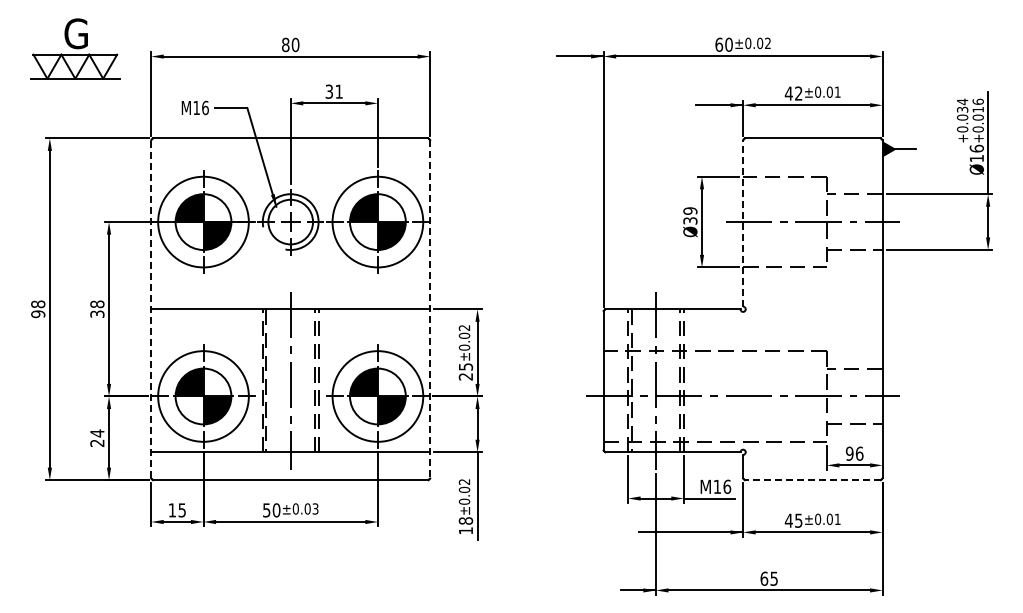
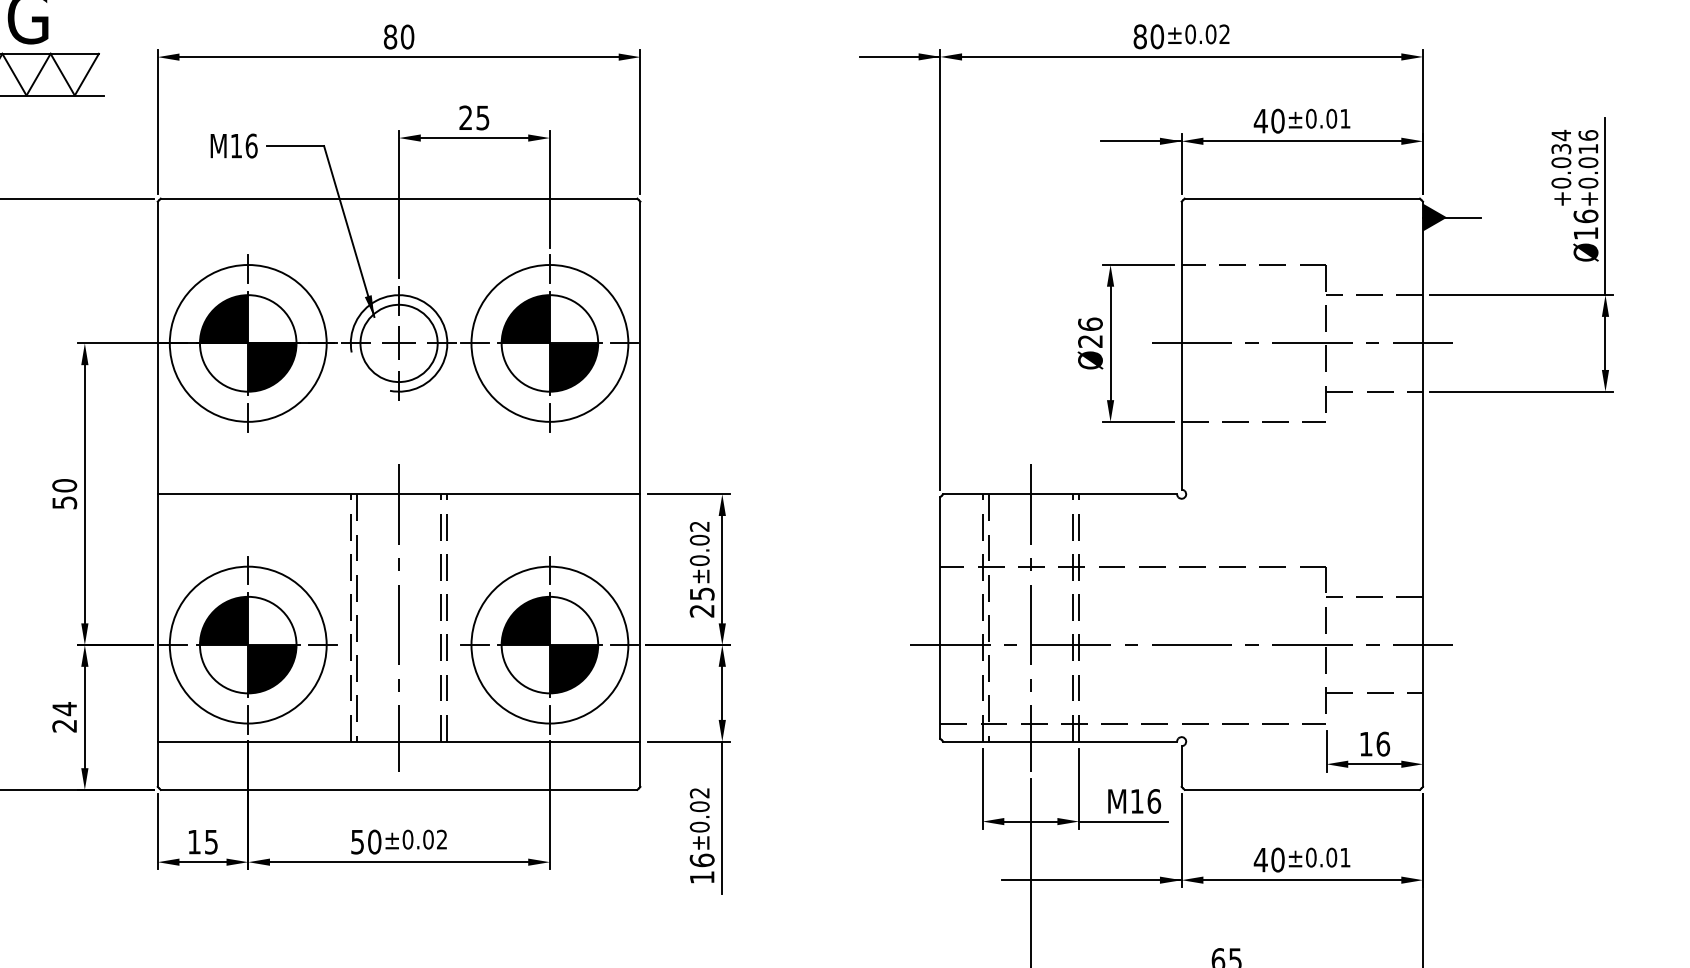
text: (719, 44) -> (1140, 36), 60 -> 80
text: (333, 91) -> (473, 117), 31 -> 25
text: (798, 93) -> (1277, 120), 42 -> 40
text: (690, 215) -> (1090, 332), Ø39 -> Ø26
line: (743, 222) -> (1182, 344), dashed -> solid
text: (97, 308) -> (64, 492), 38 -> 50
line: (151, 308) -> (158, 492), dashed -> solid
line: (430, 309) -> (640, 494), dashed -> solid
text: (849, 453) -> (1365, 743), 96 -> 16
line: (812, 480) -> (1301, 790), dashed -> solid
text: (315, 509) -> (441, 840), ±0.03 -> ±0.02
text: (465, 520) -> (701, 859), 18 -> 16
text: (798, 520) -> (1277, 859), 45 -> 40

